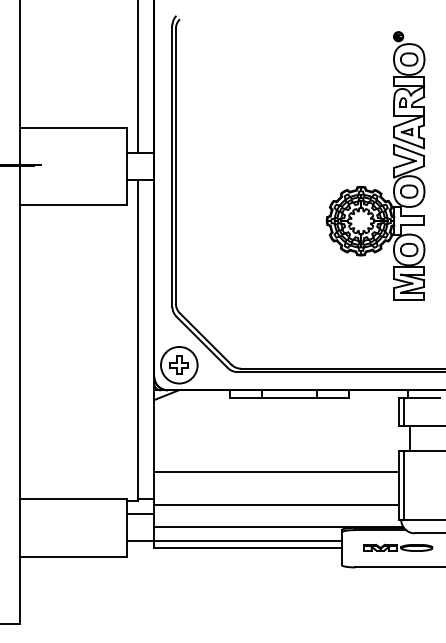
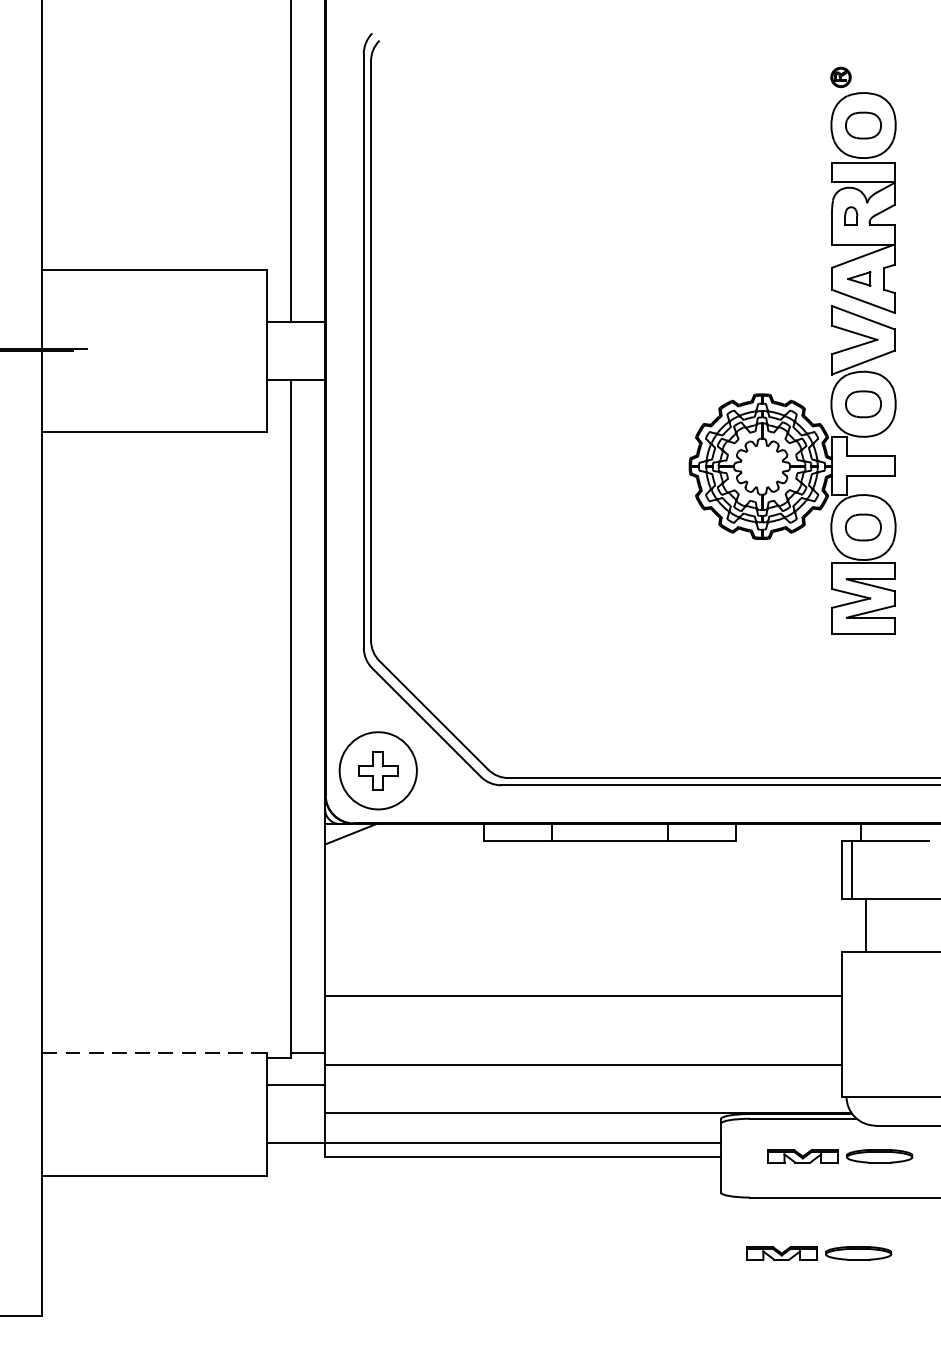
line: (403, 485) -> (851, 1024), removed
line: (73, 499) -> (154, 1054), solid -> dashed
part: (388, 593) -> (819, 1252), added

